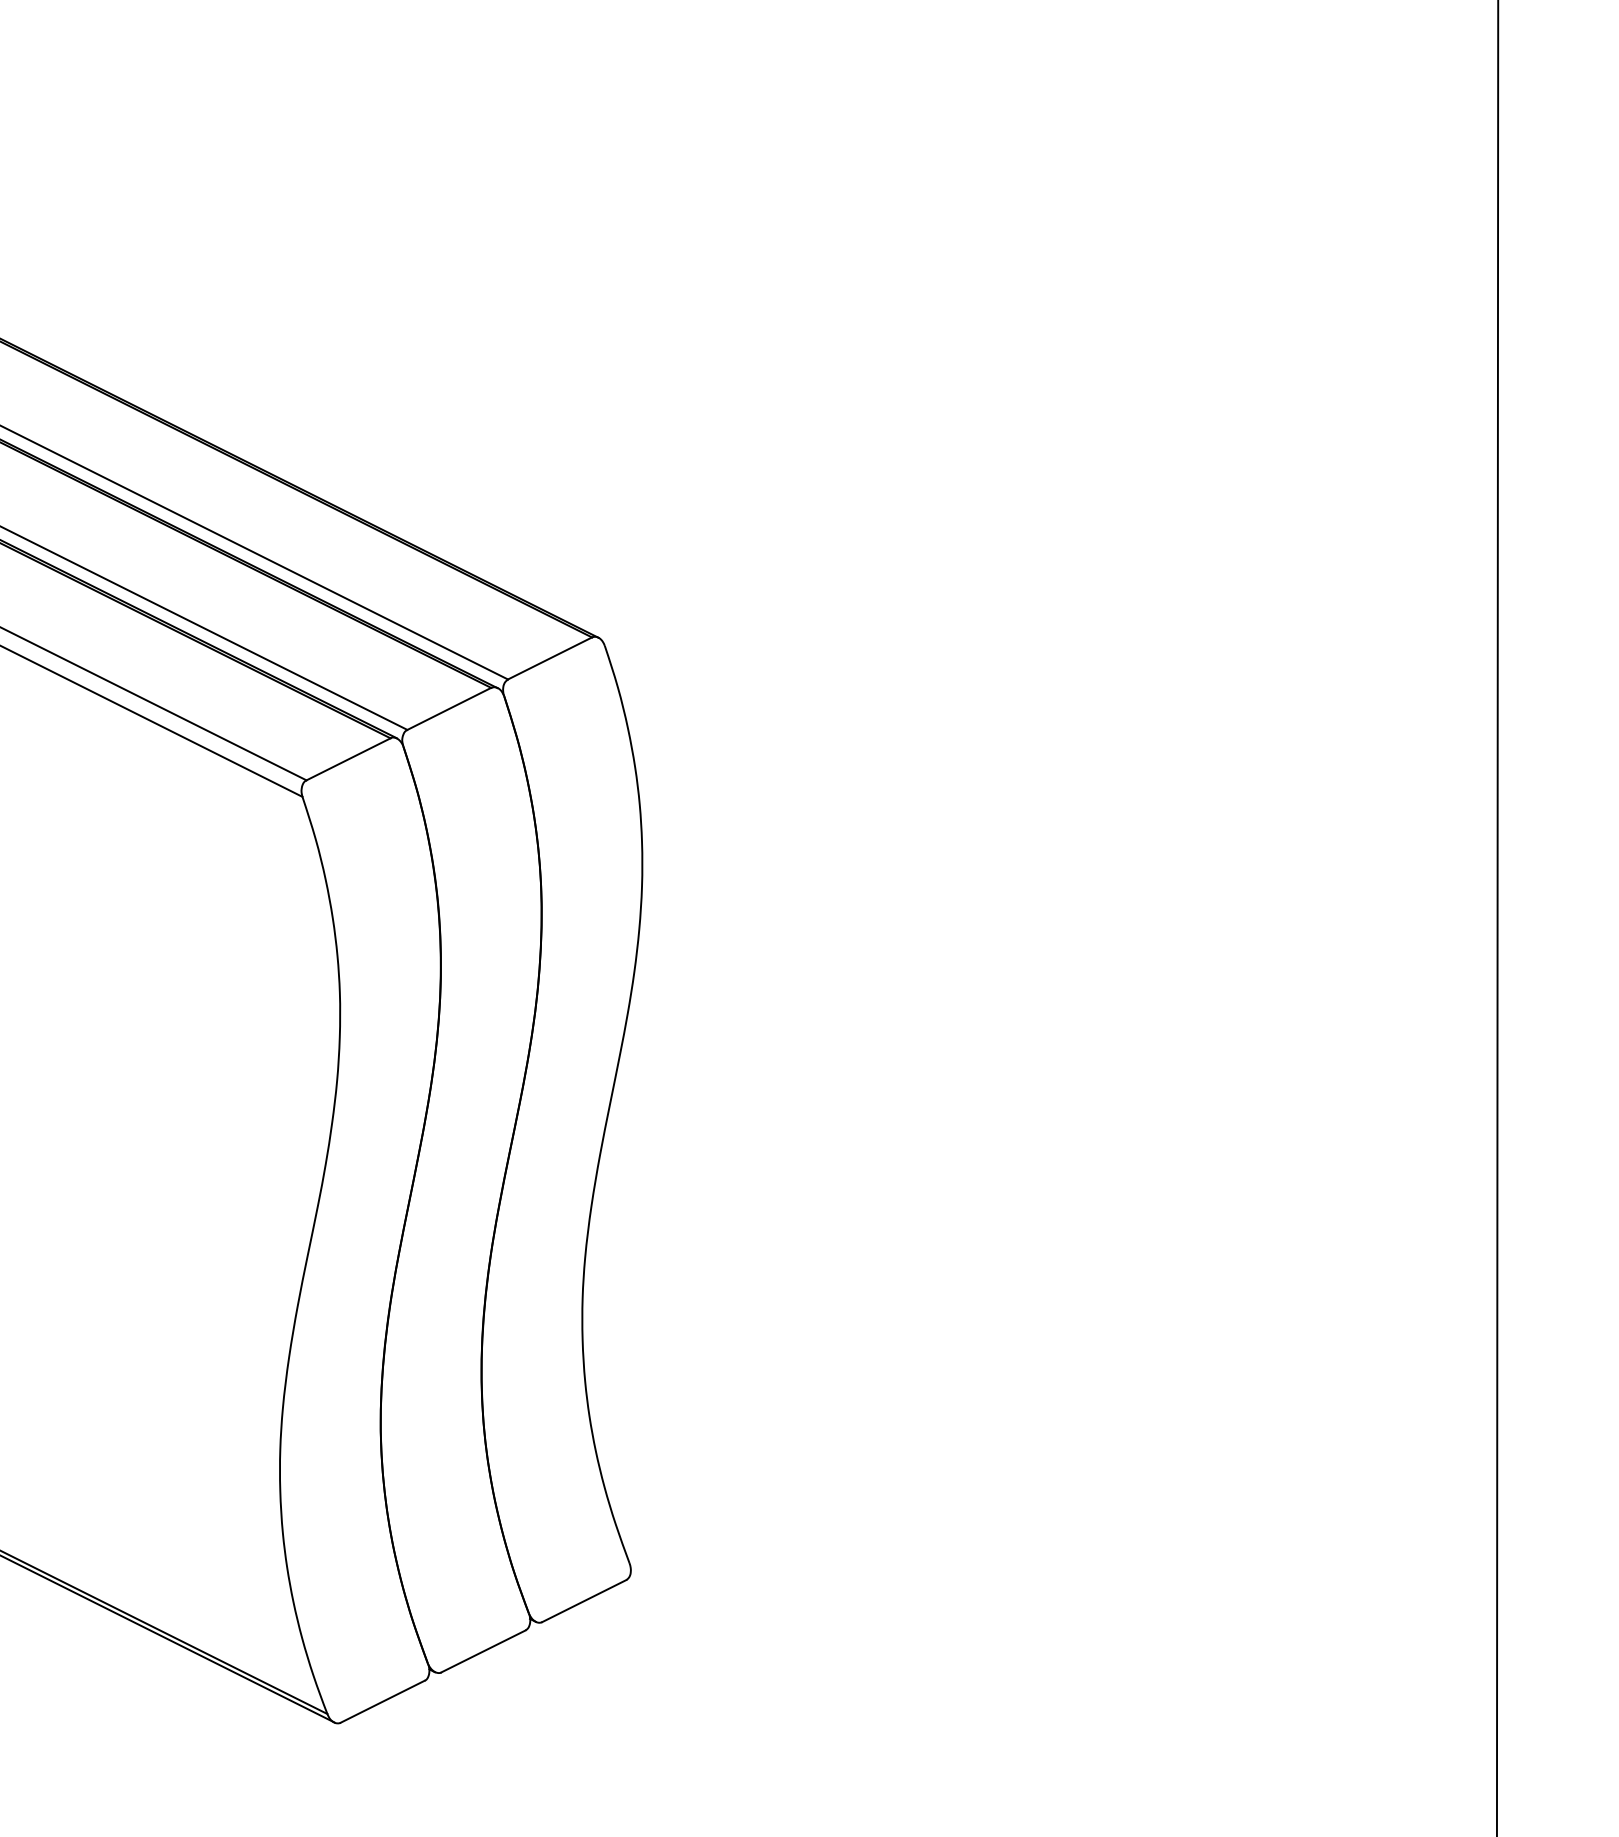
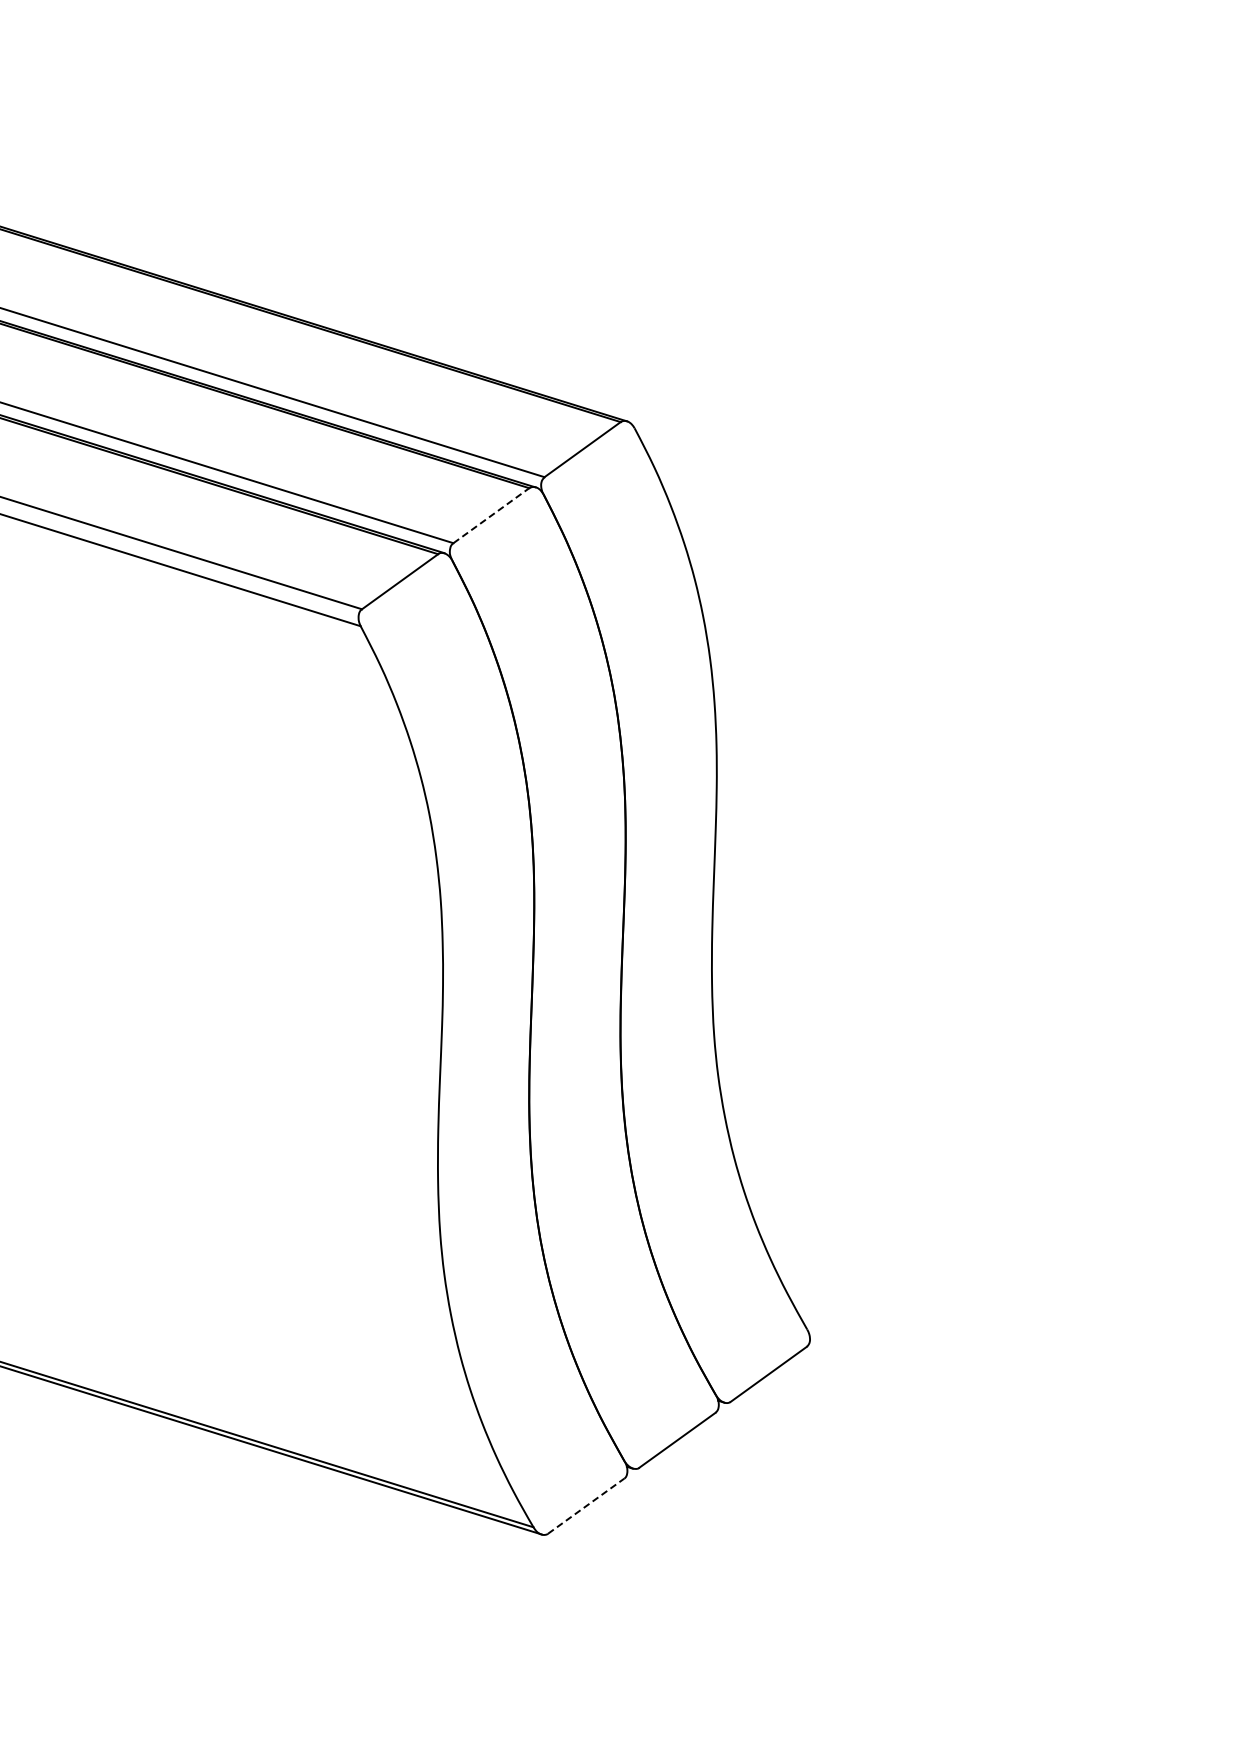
line: (449, 708) -> (491, 515), solid -> dashed
line: (382, 1701) -> (585, 1506), solid -> dashed

